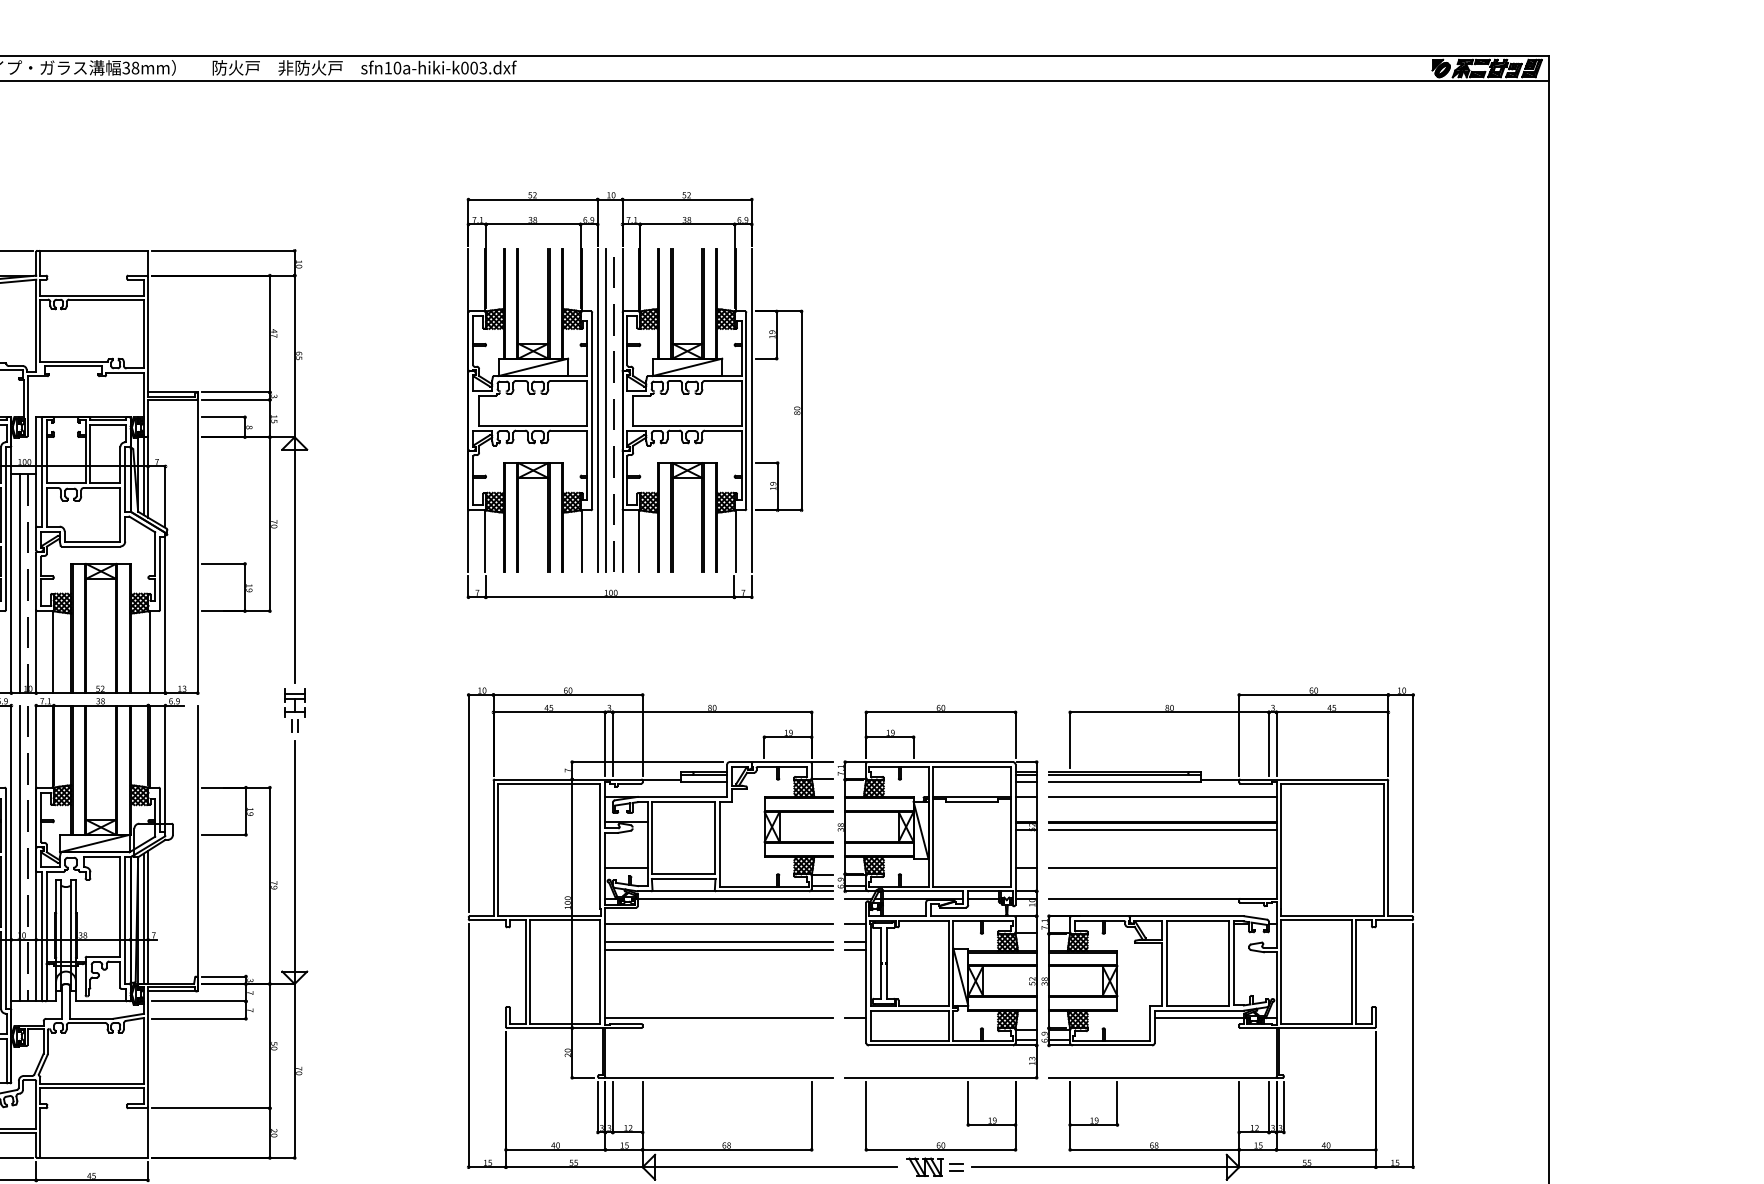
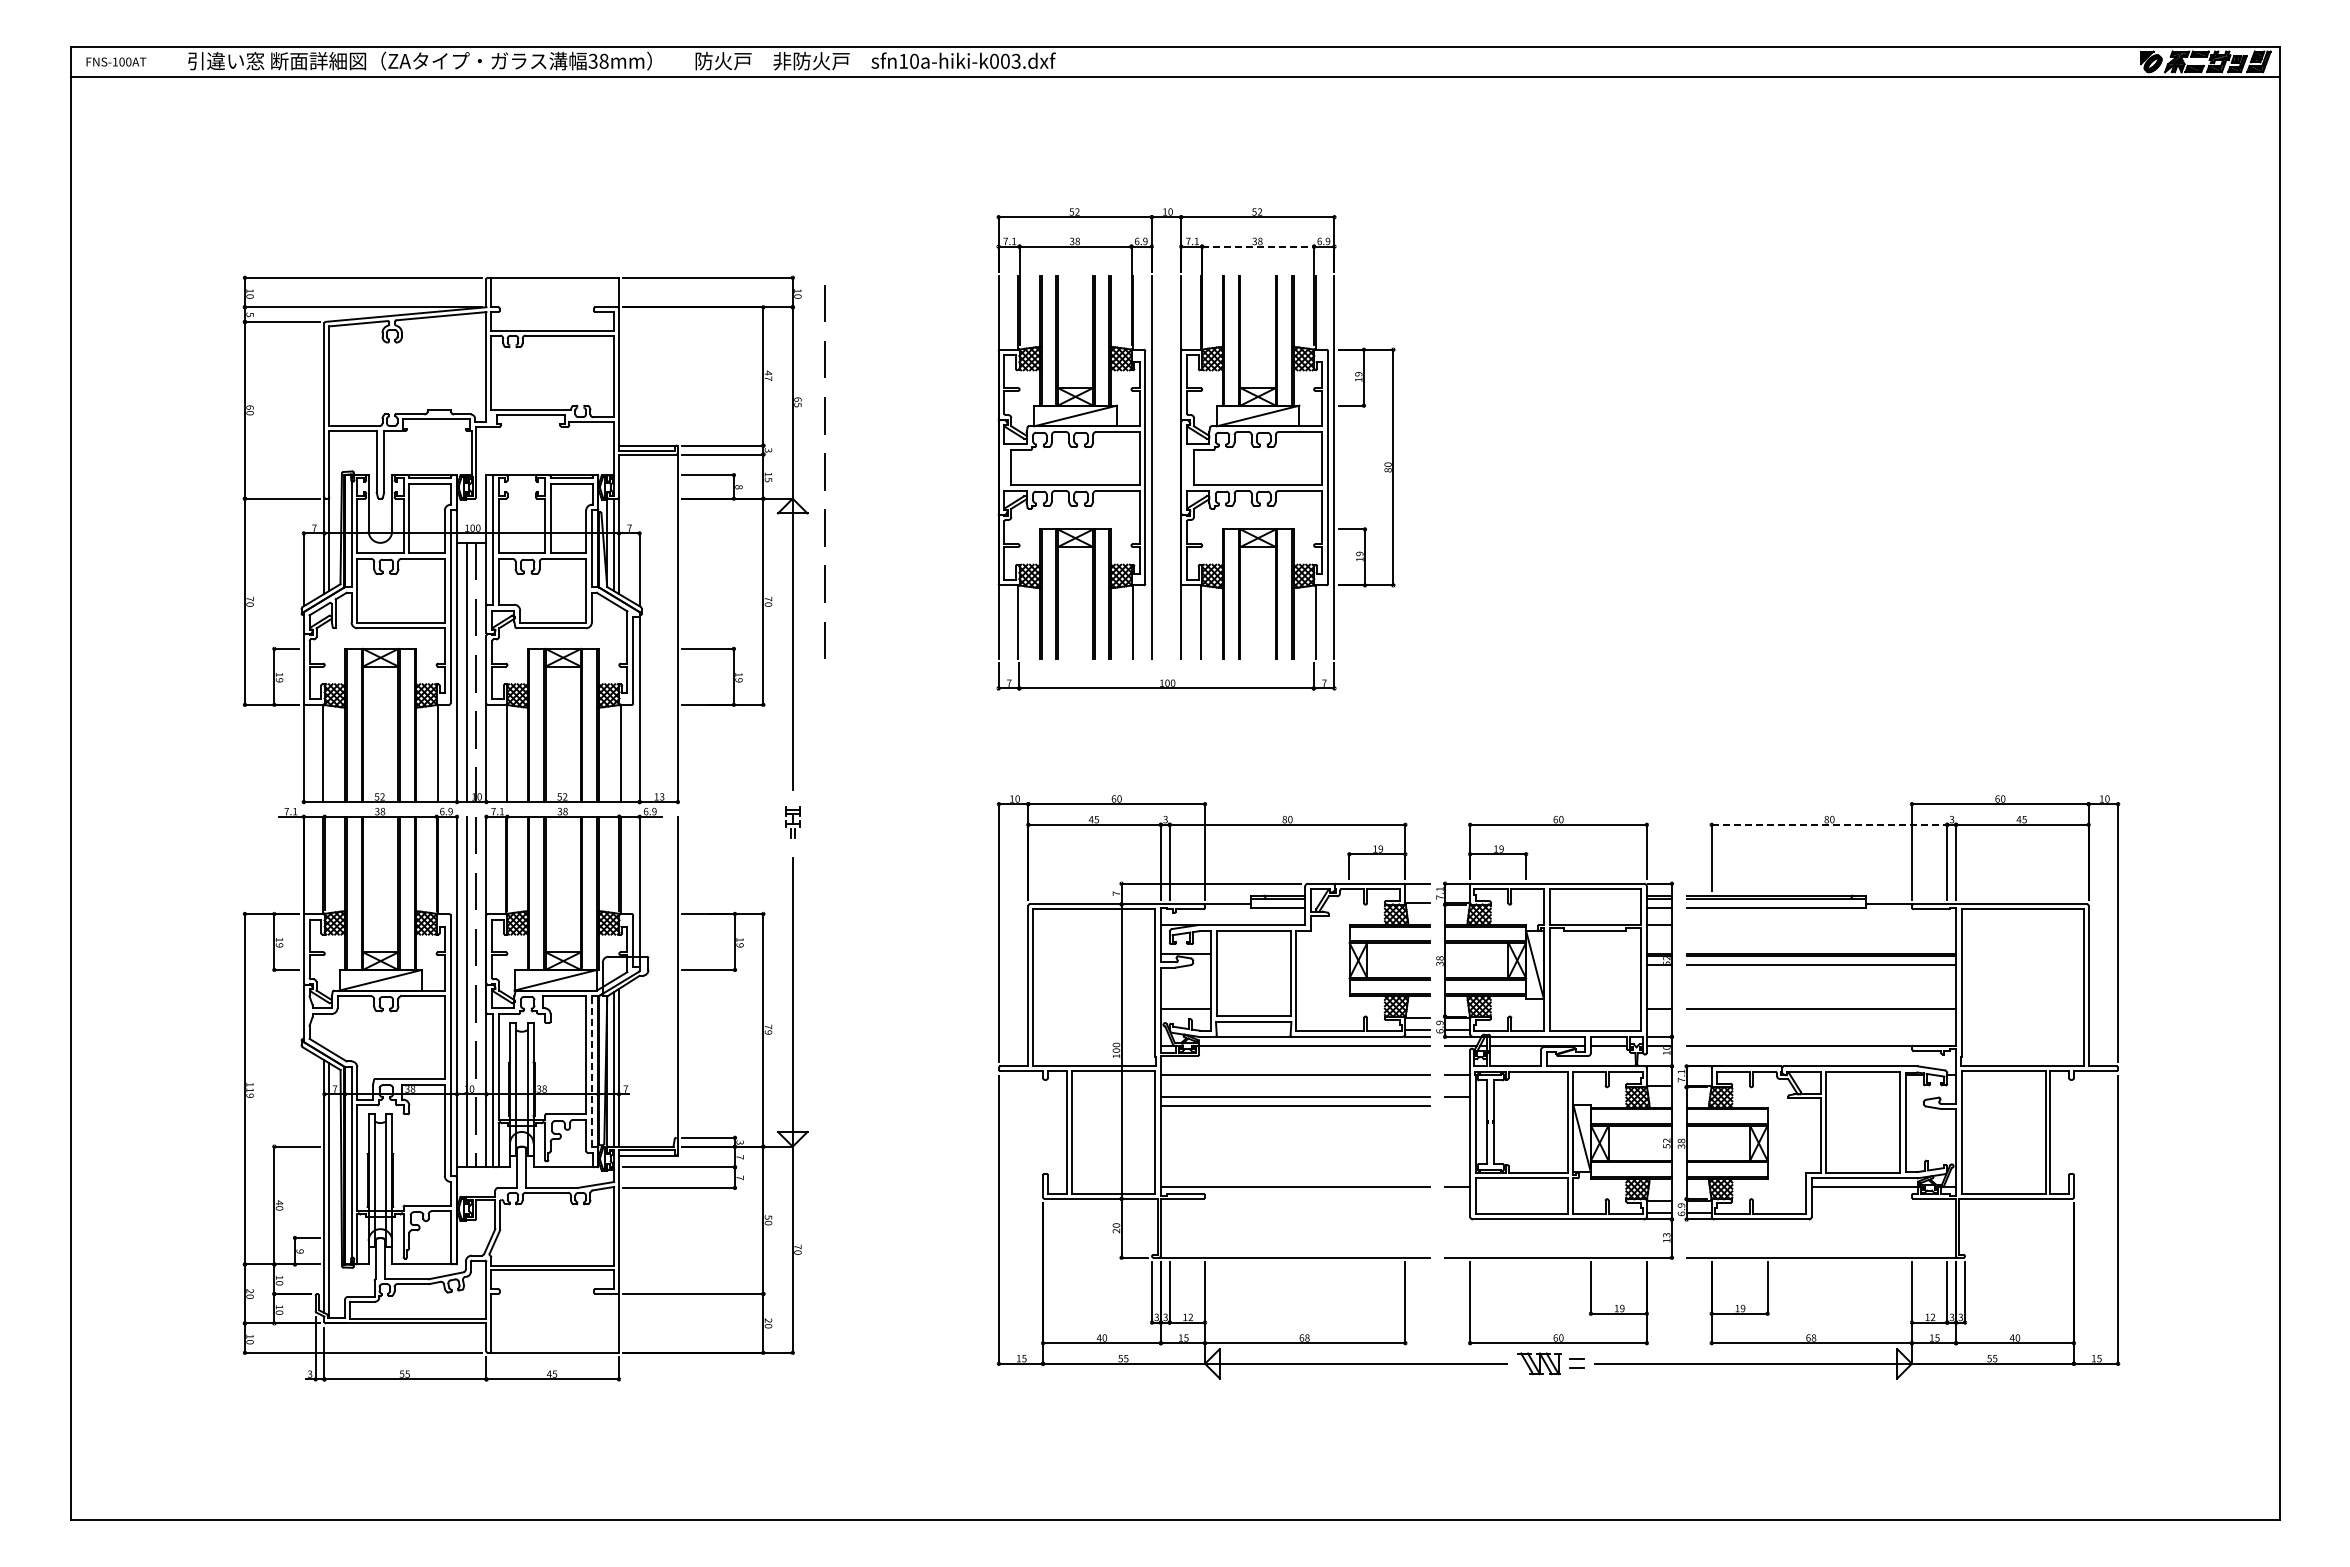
line: (687, 224) -> (1258, 246), solid -> dashed
line: (606, 410) -> (1162, 467), removed
line: (613, 414) -> (824, 471), moved
part: (294, 710) -> (792, 822), size x0.6
line: (1169, 712) -> (1829, 824), solid -> dashed
line: (1162, 796) -> (1821, 924), removed
line: (124, 920) -> (591, 1071), solid -> dashed
line: (855, 950) -> (1457, 1106), removed

